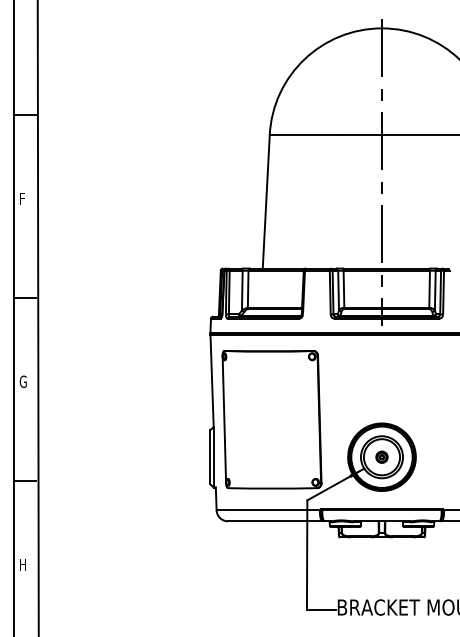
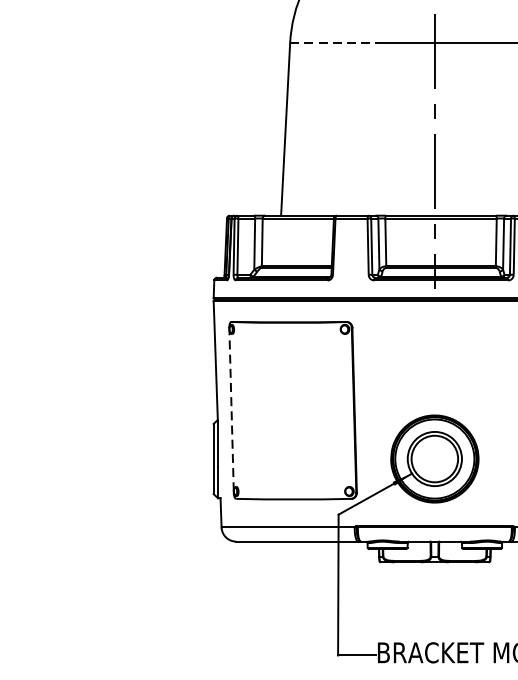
line: (304, 134) -> (334, 42), solid -> dashed
line: (224, 419) -> (231, 410), solid -> dashed
part: (381, 456) -> (434, 458), removed

